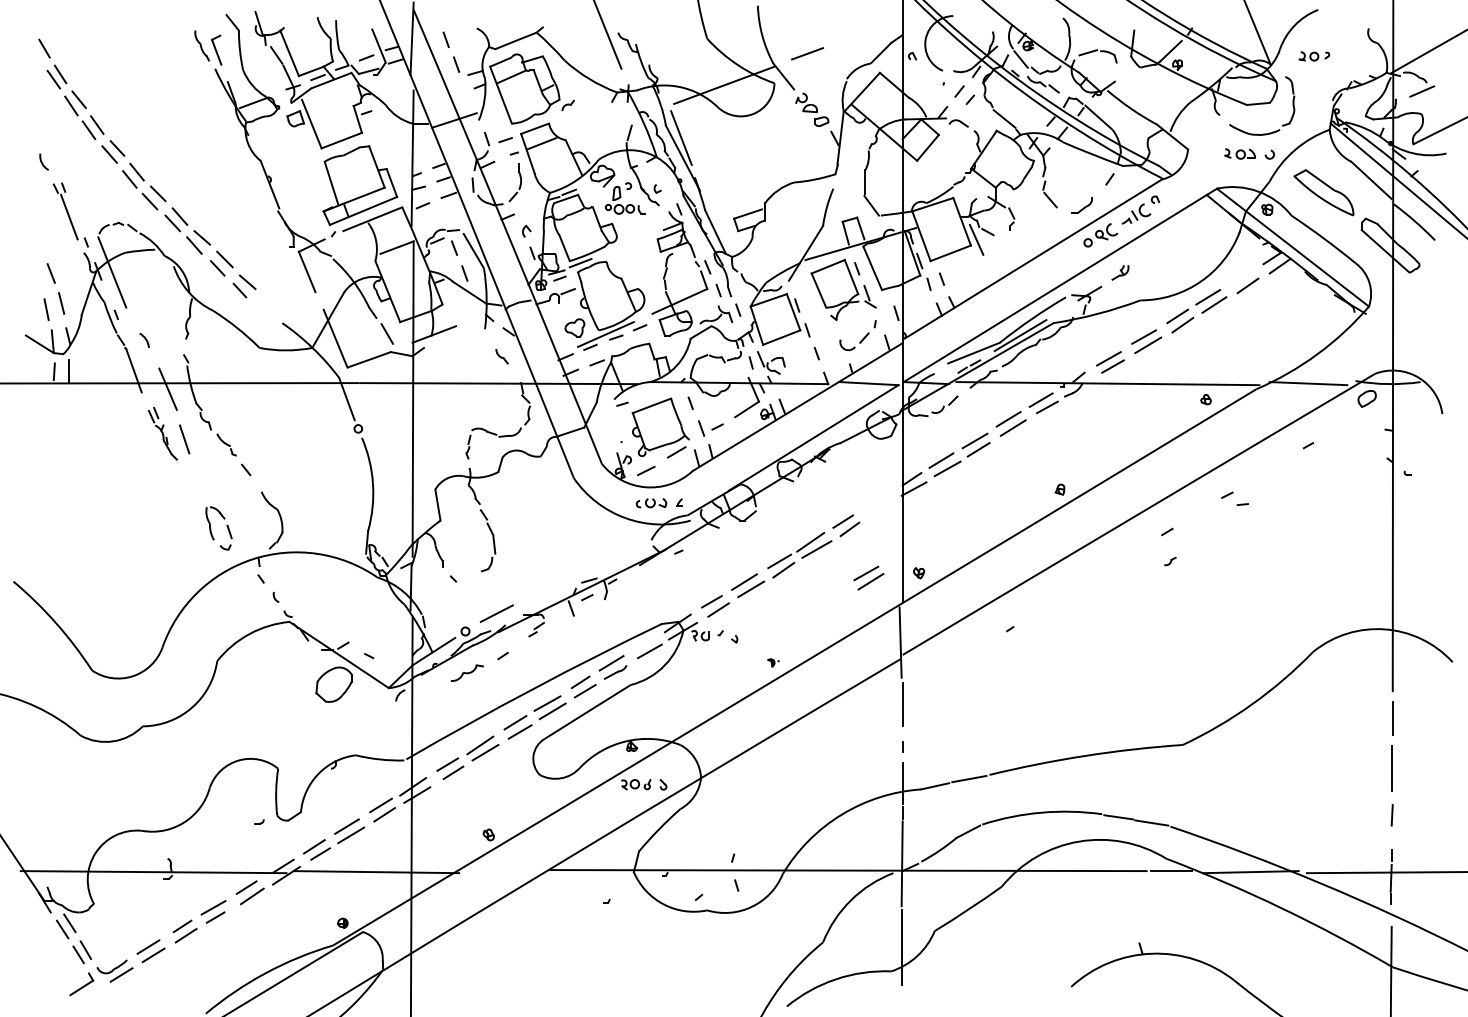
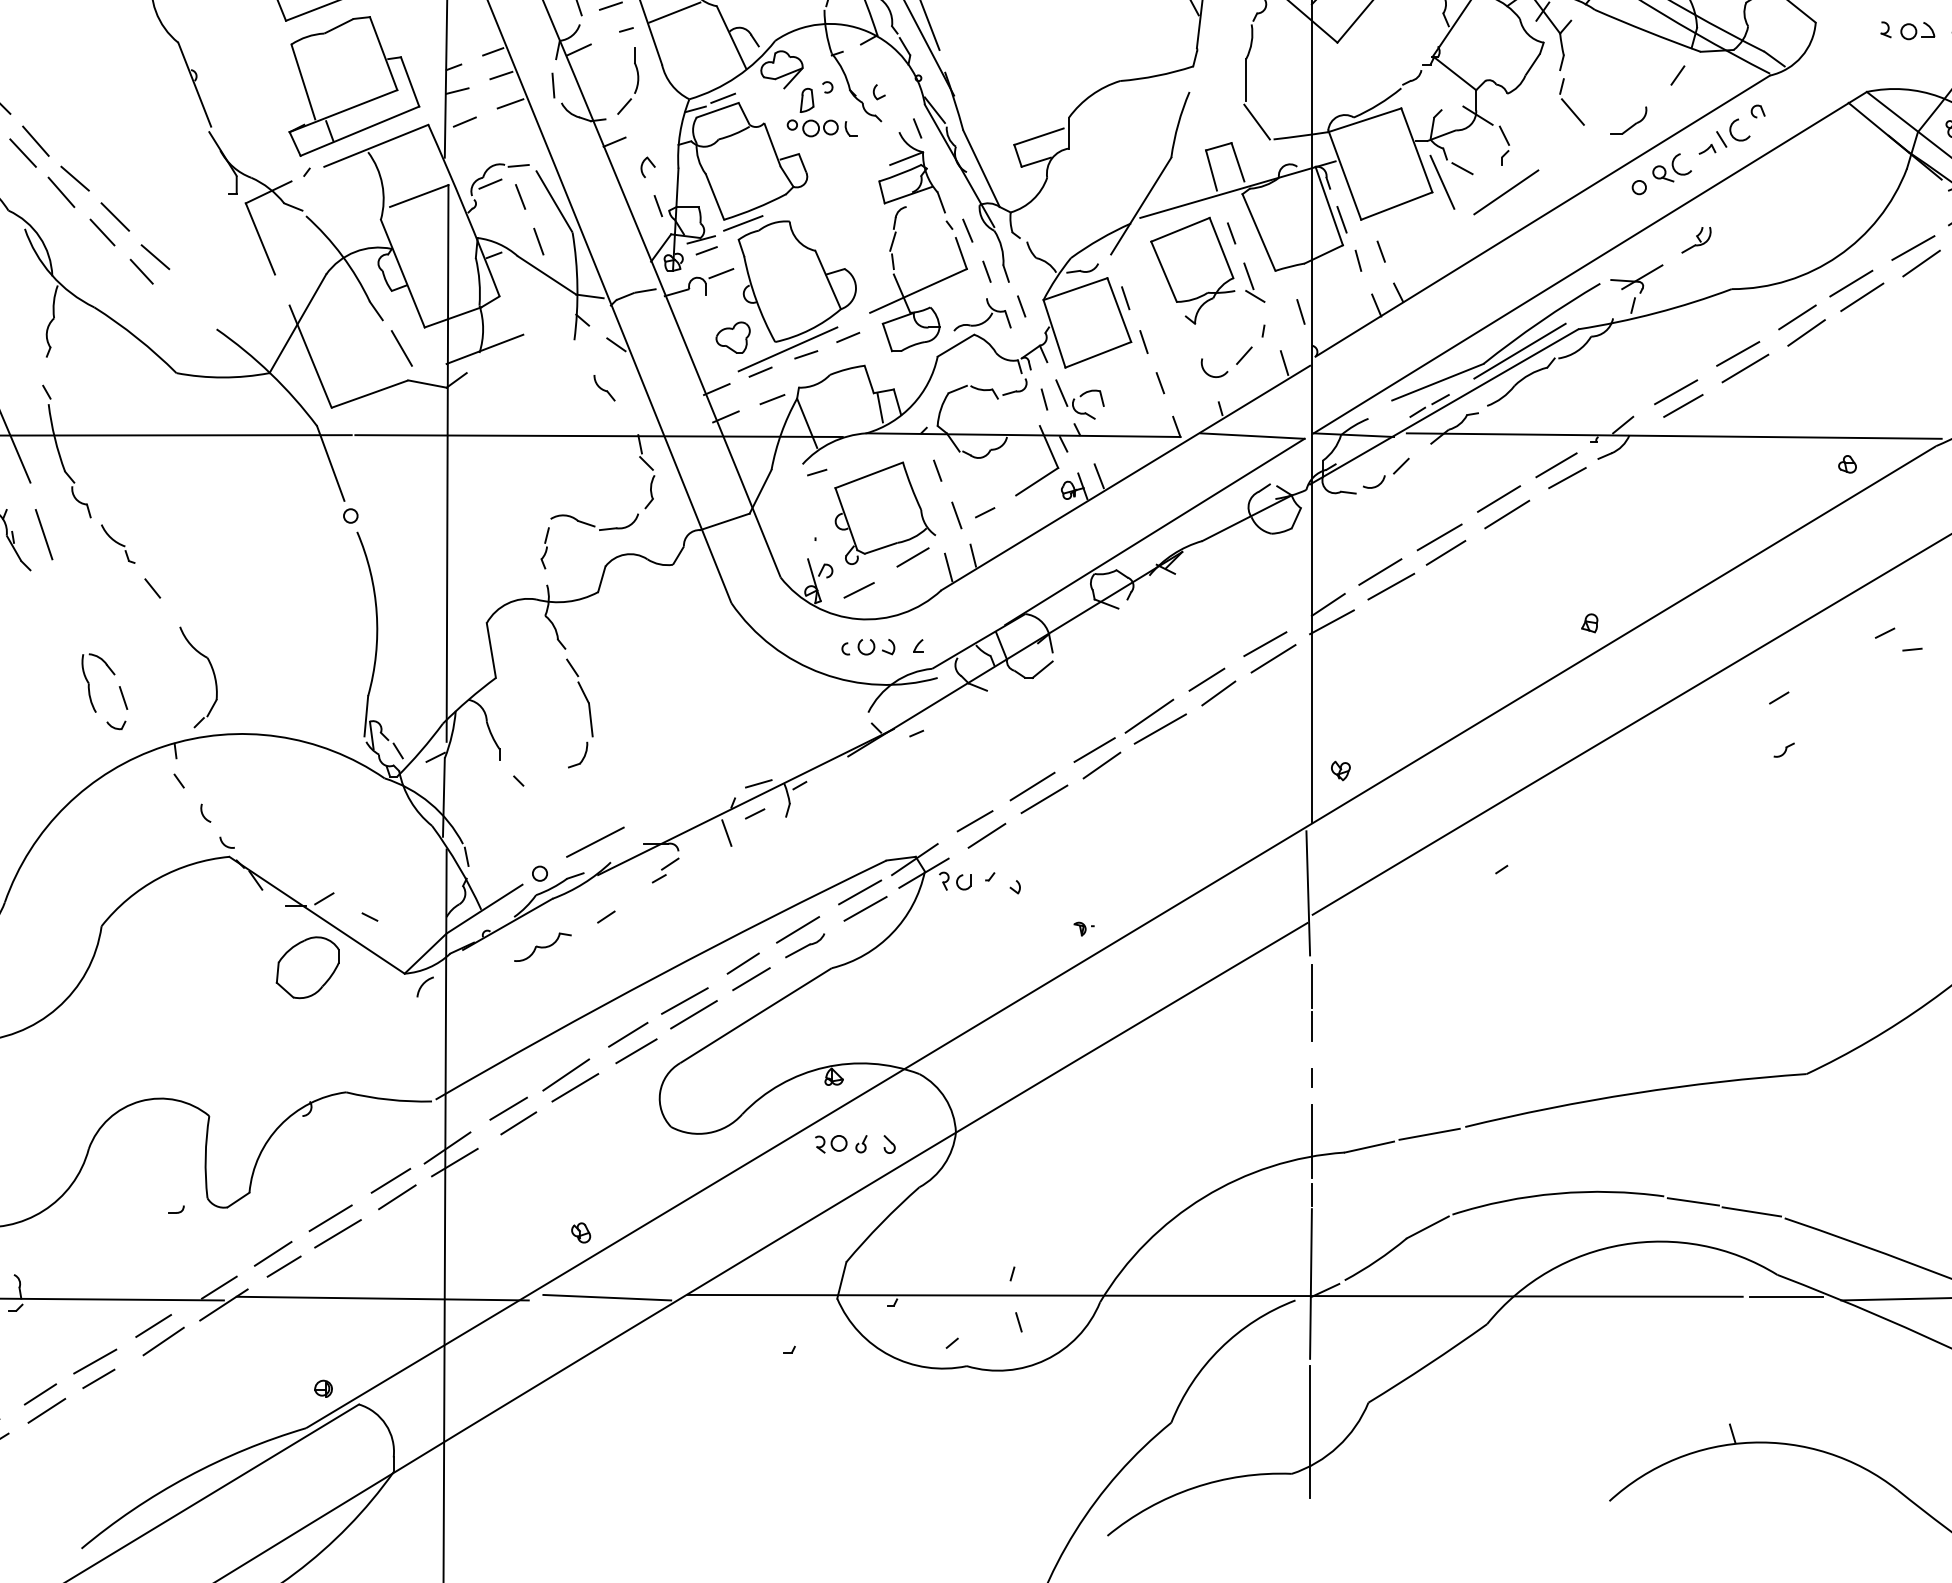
line: (1012, 245) -> (1505, 192), added
line: (1243, 276) -> (1913, 246), added
part: (868, 577) -> (1269, 651), moved
line: (646, 641) -> (859, 891), added
line: (503, 871) -> (607, 1297), added

